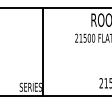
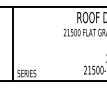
line: (43, 52) -> (13, 44), moved

